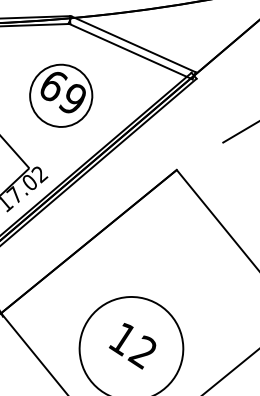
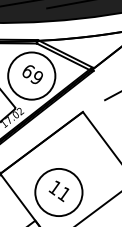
circle: (60, 94) -> (31, 75), size x1.67
text: (141, 350) -> (63, 193), 12 -> 11

